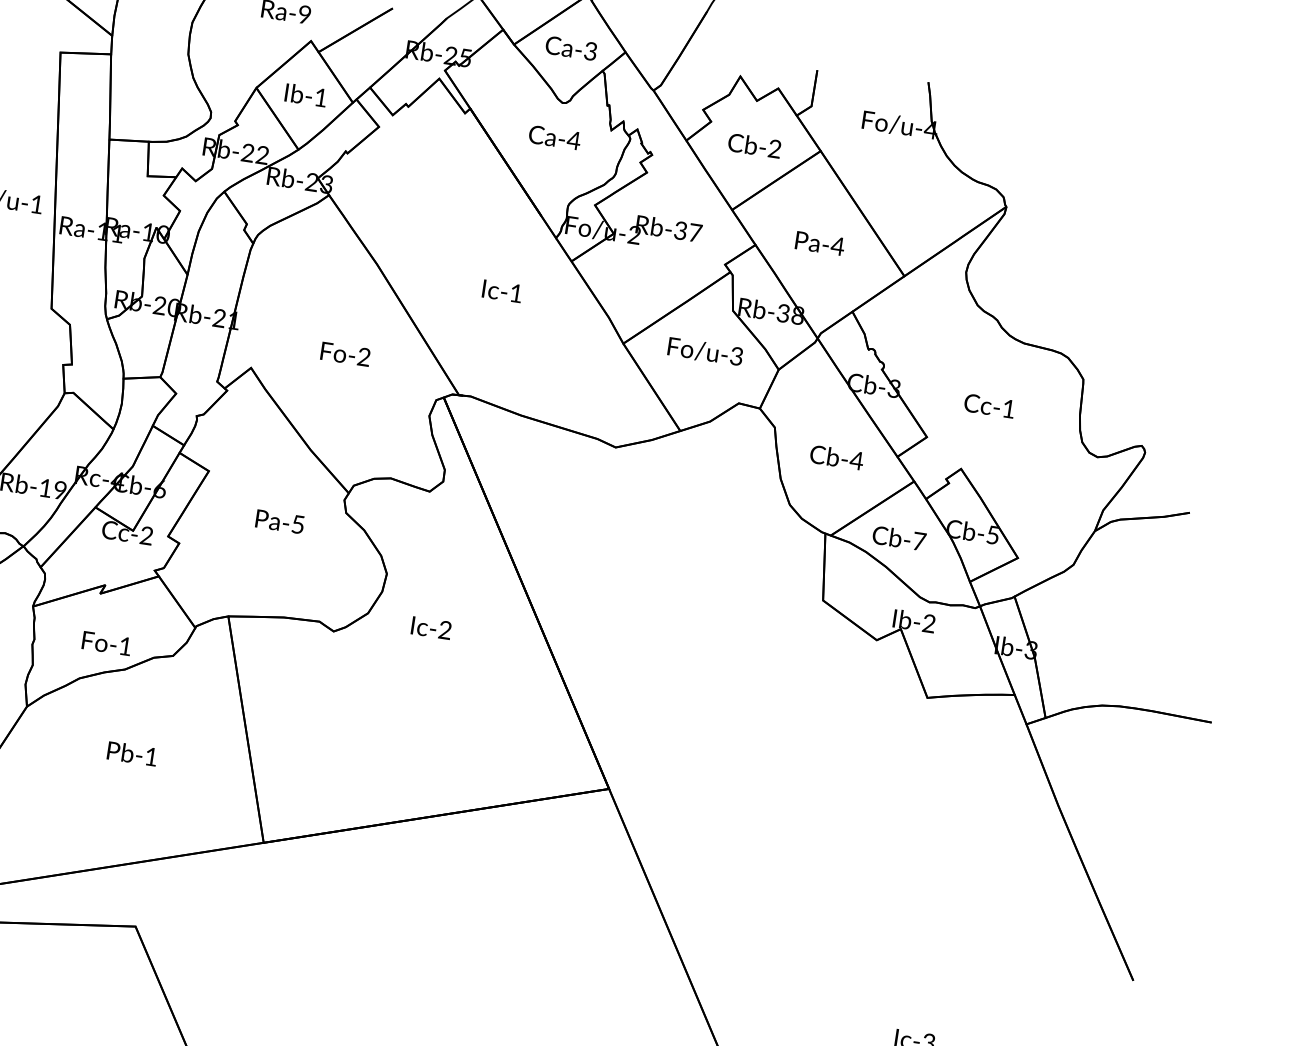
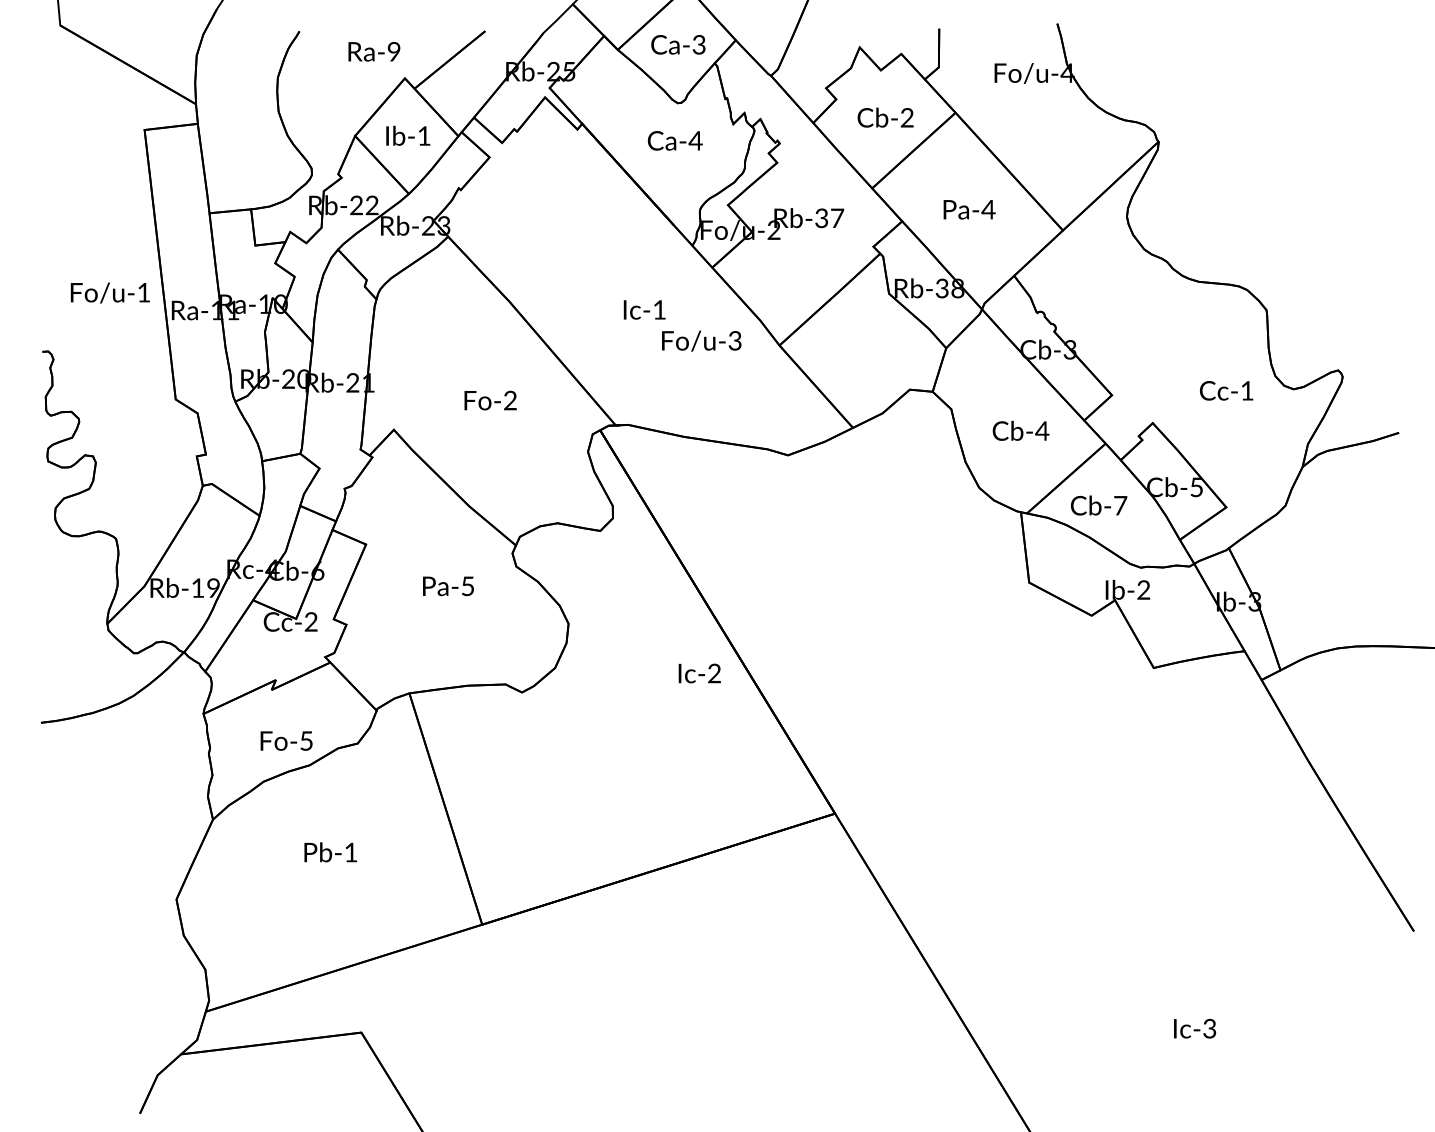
text: (705, 351) -> (701, 340), moved
text: (989, 405) -> (1226, 390), moved
text: (431, 628) -> (699, 673), moved
text: (125, 645) -> (306, 740), Fo-1 -> Fo-5

